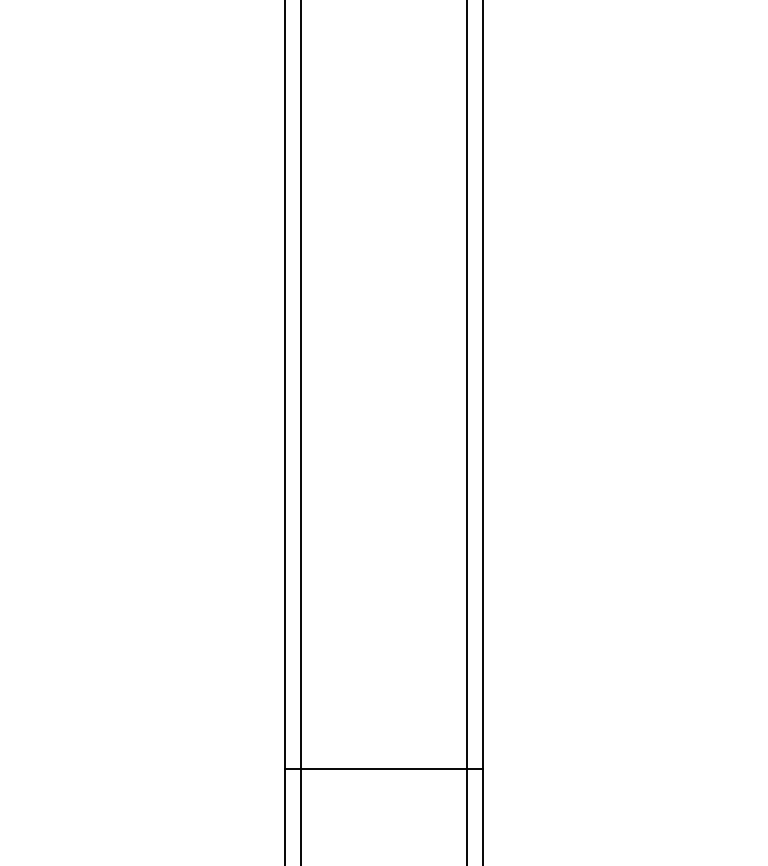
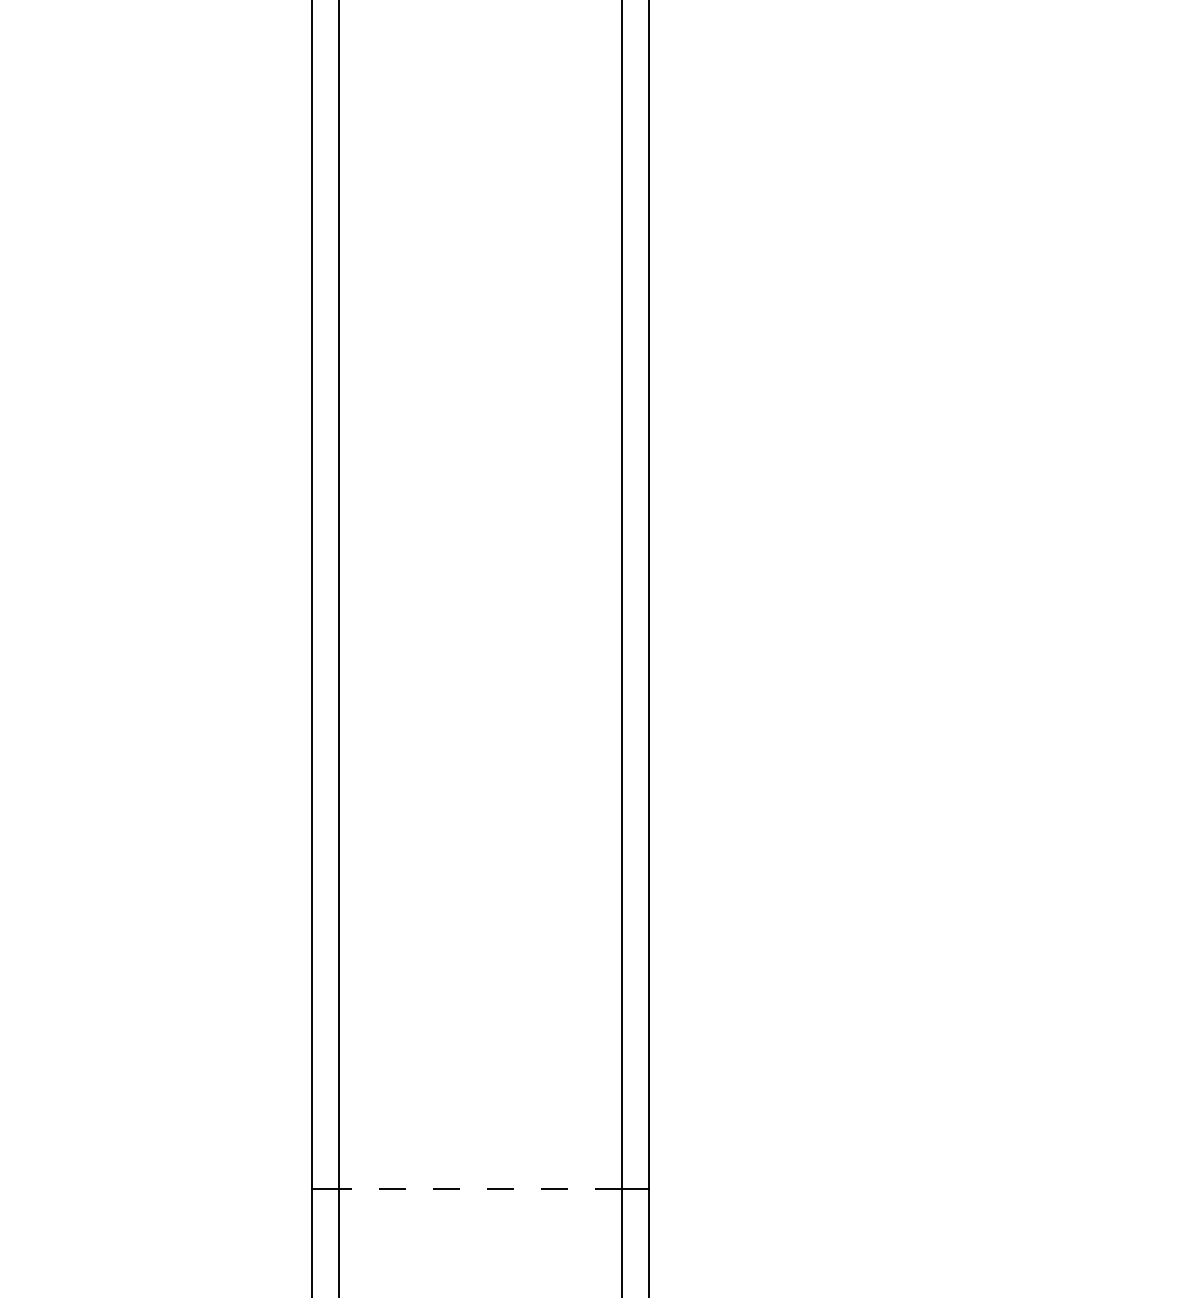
line: (383, 769) -> (479, 1189), solid -> dashed

